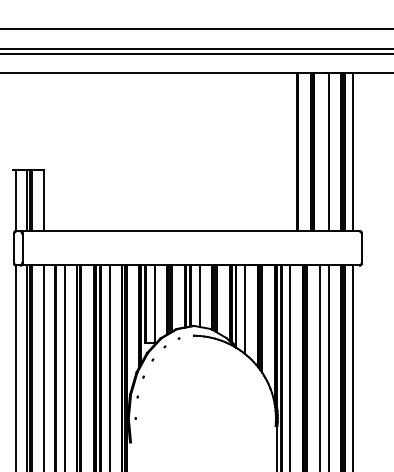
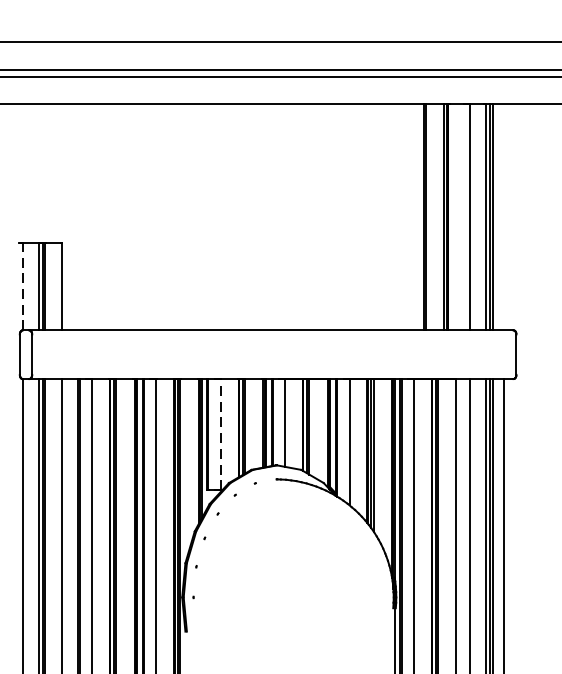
line: (353, 152) -> (504, 217), removed
line: (15, 200) -> (21, 286), solid -> dashed
line: (154, 304) -> (220, 434), solid -> dashed

